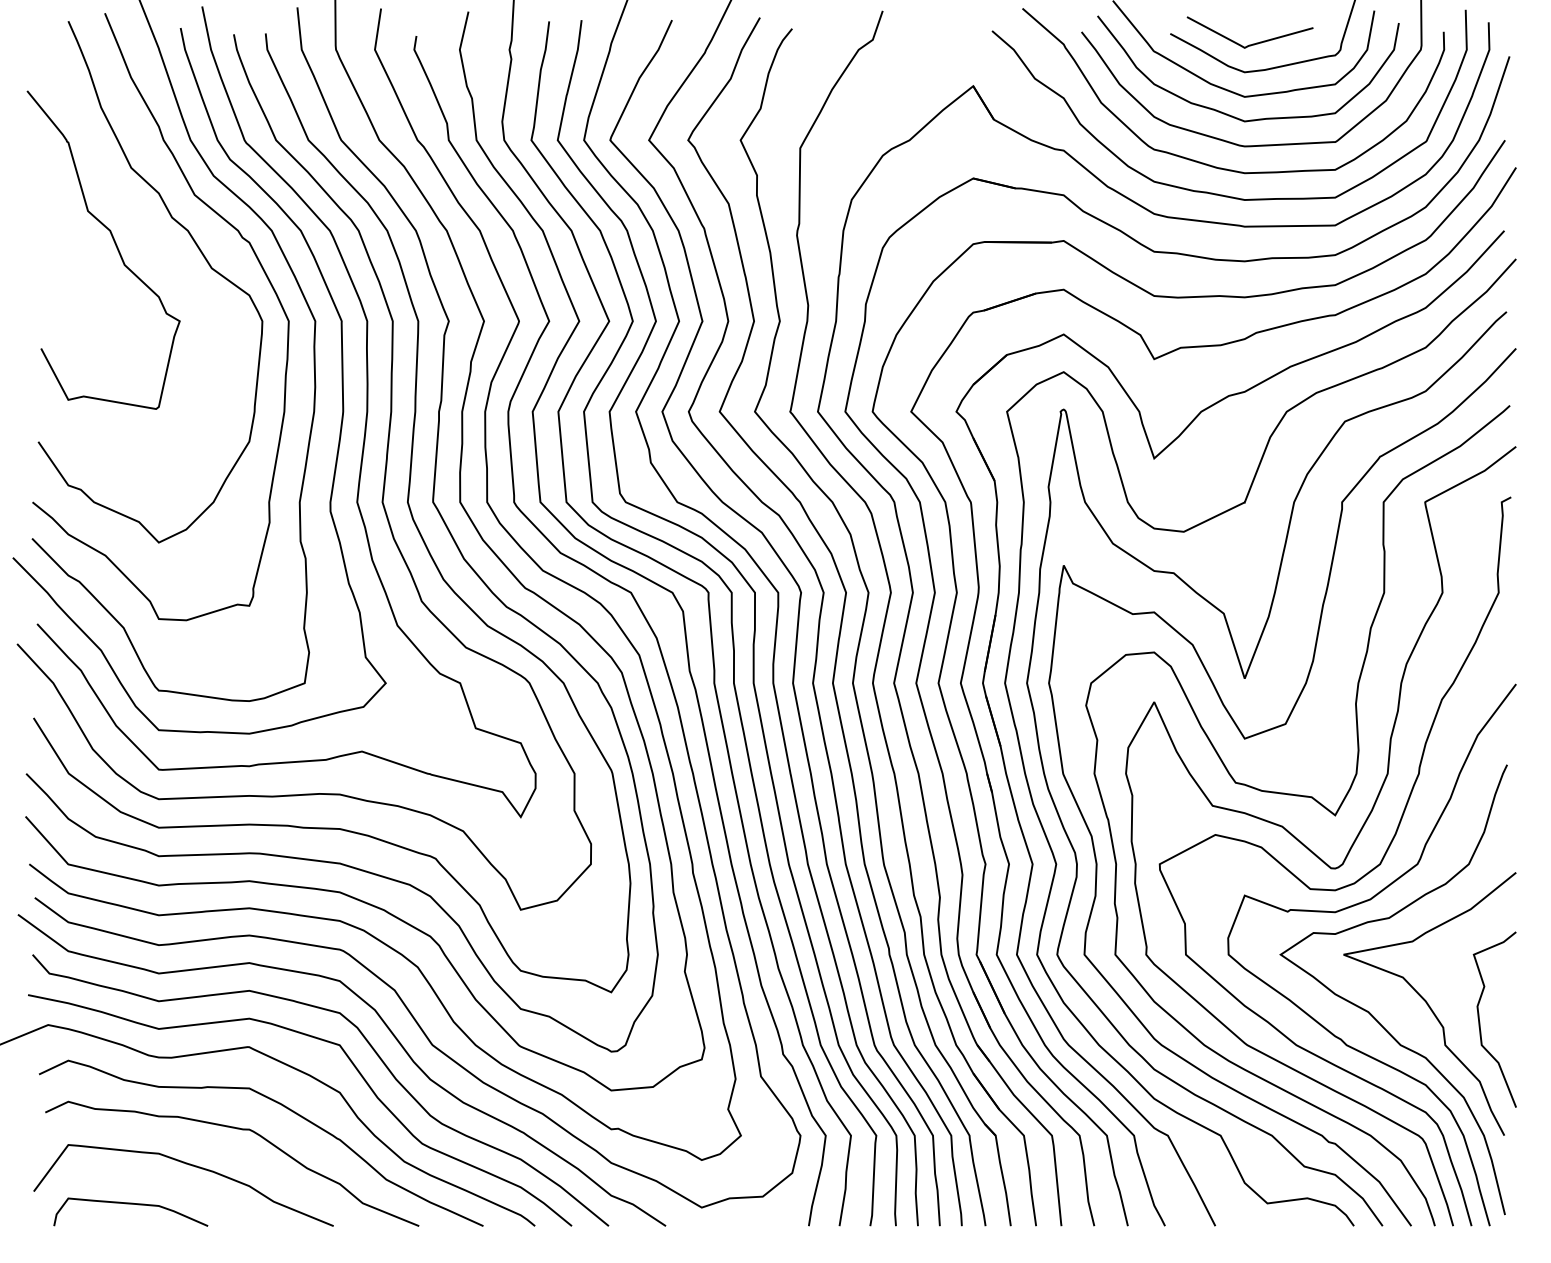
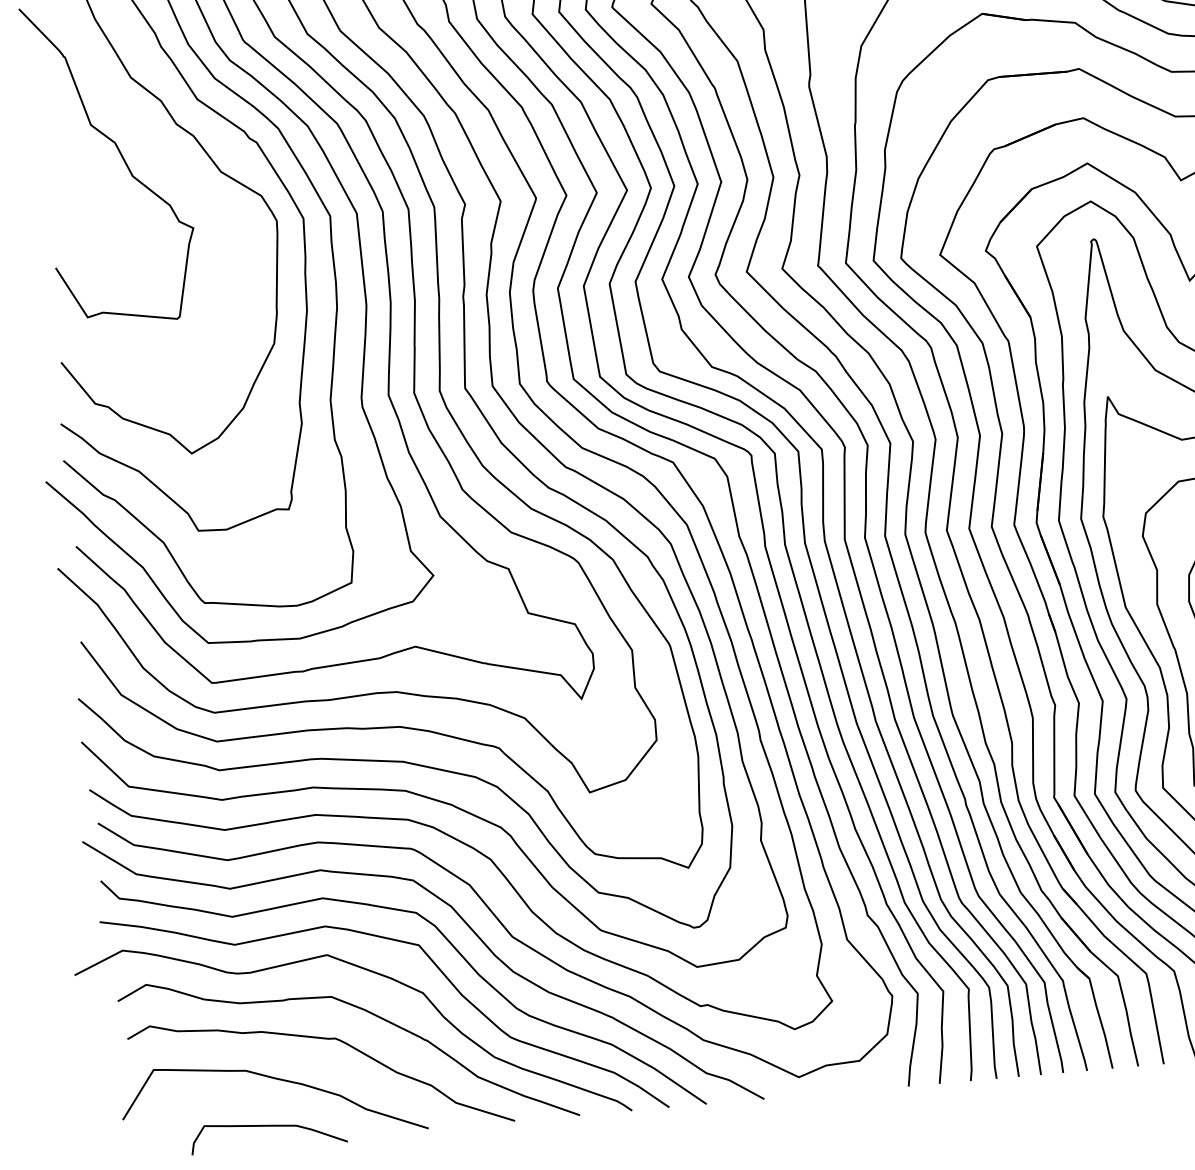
curve: (130, 1204) -> (267, 1126), moved

